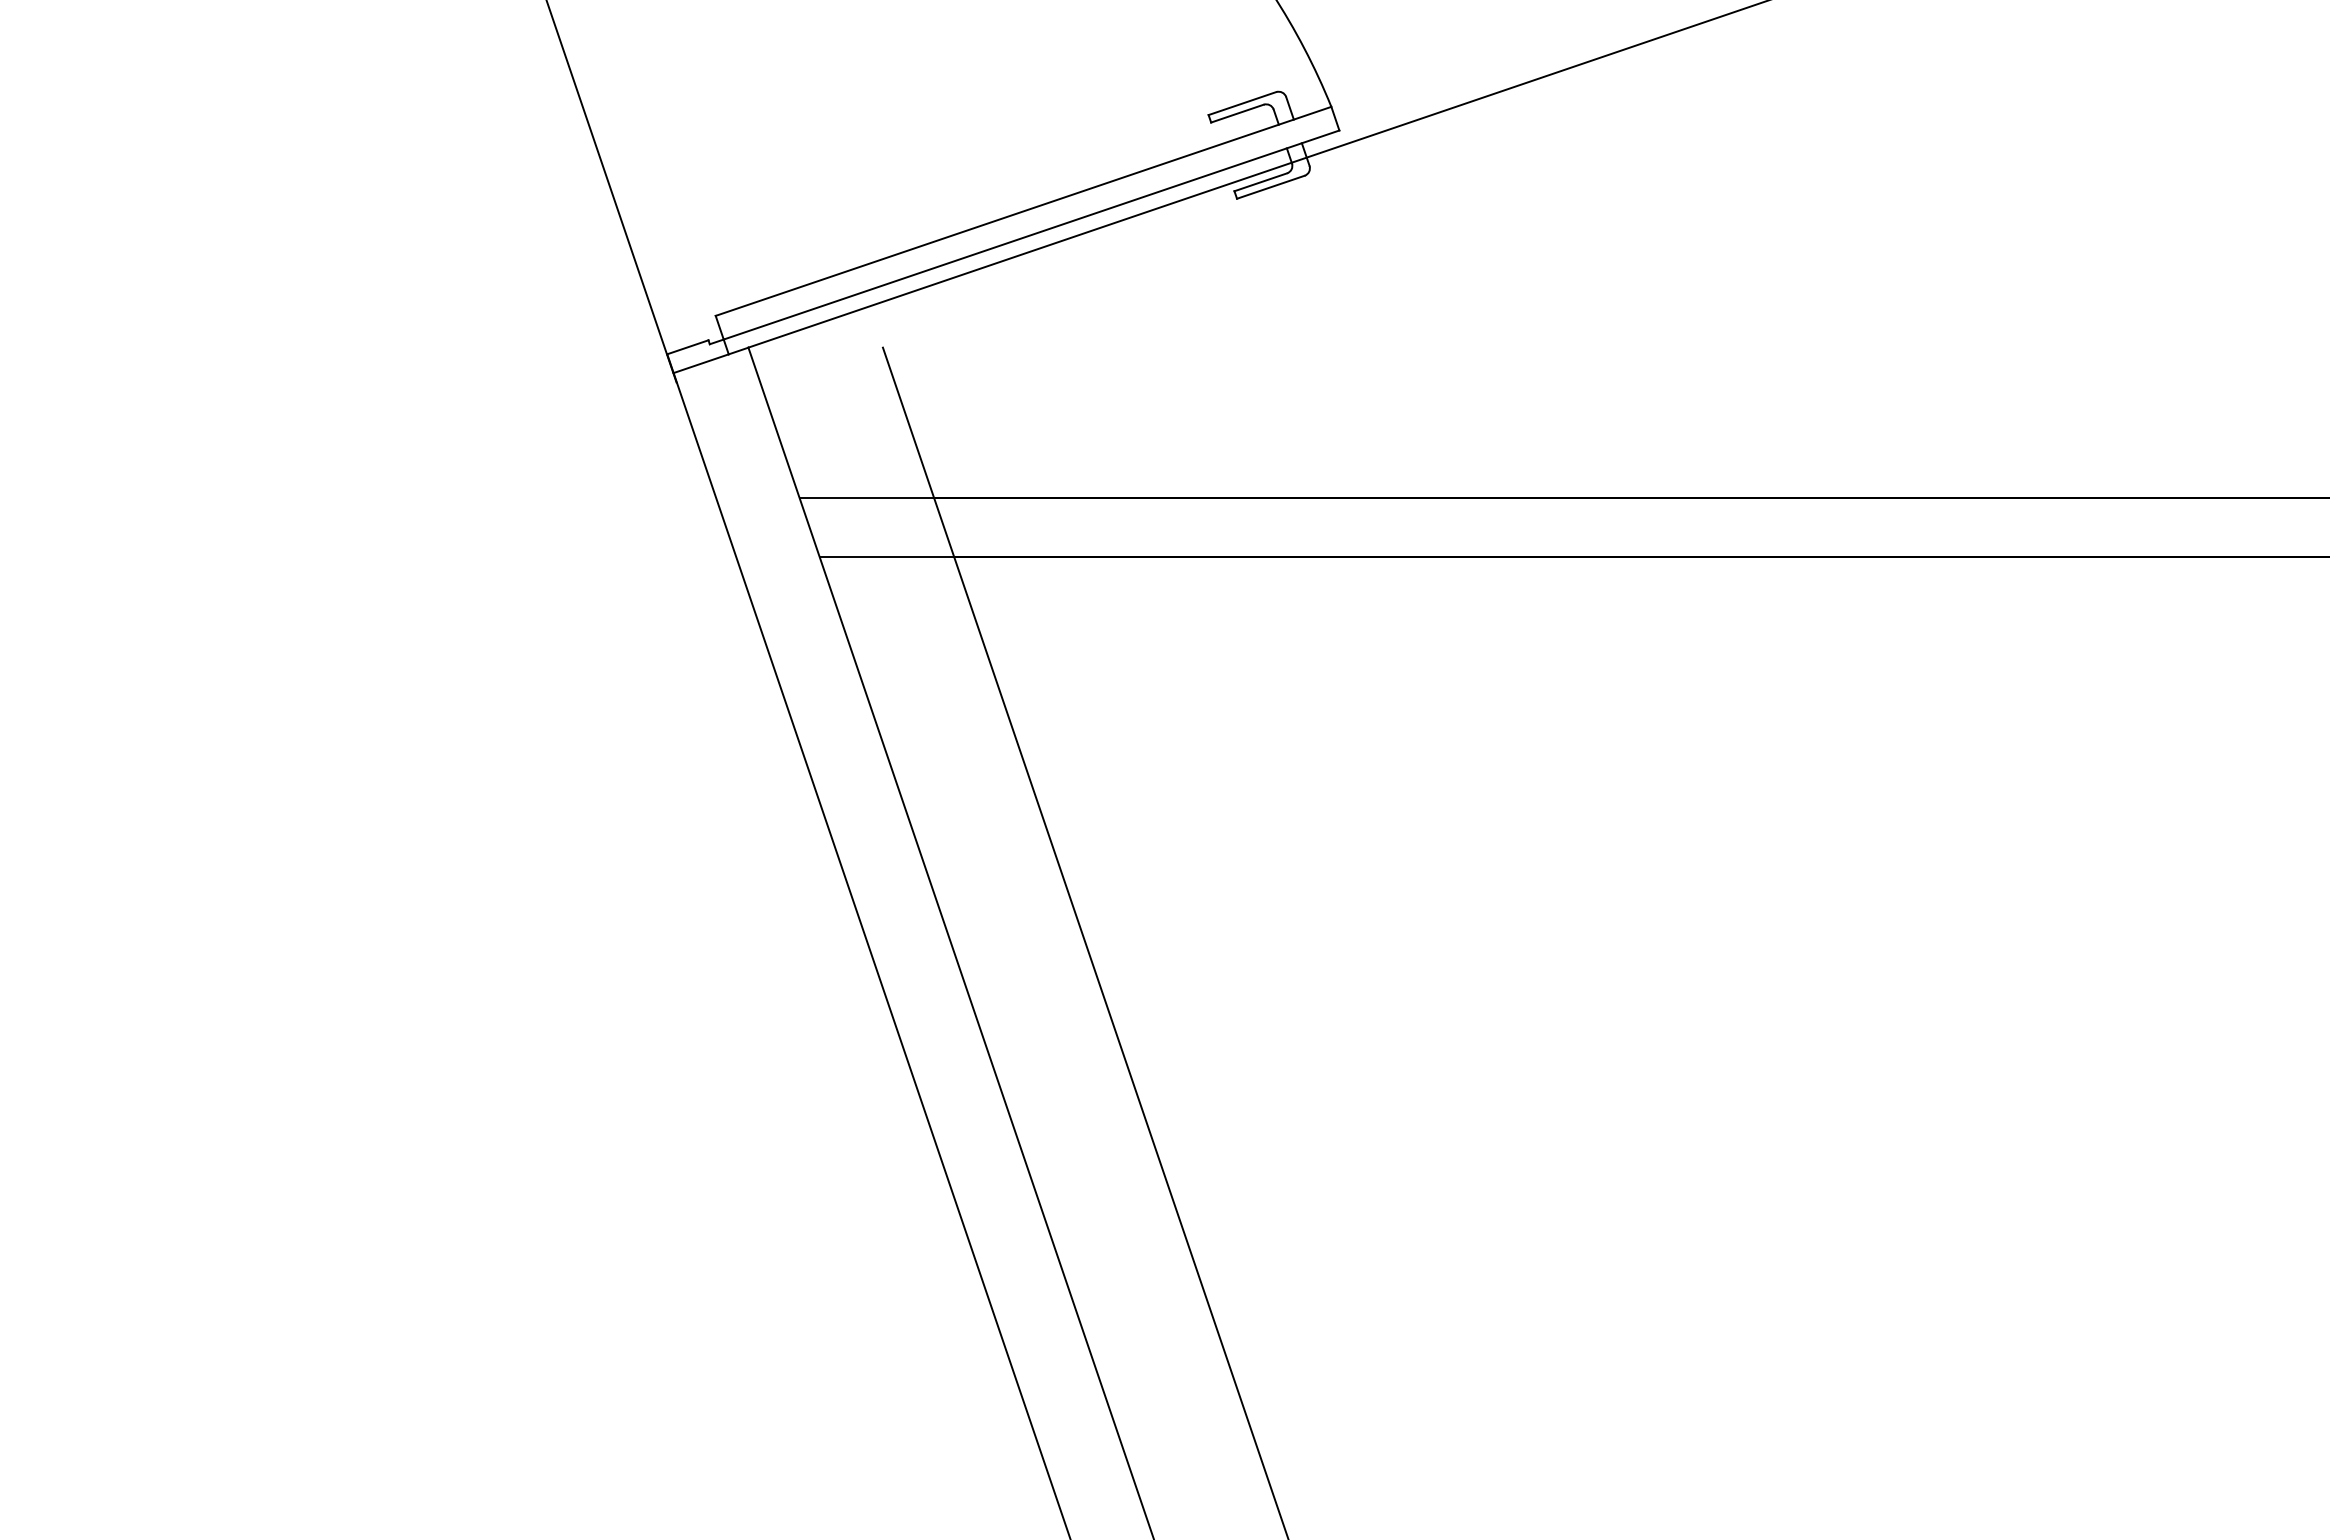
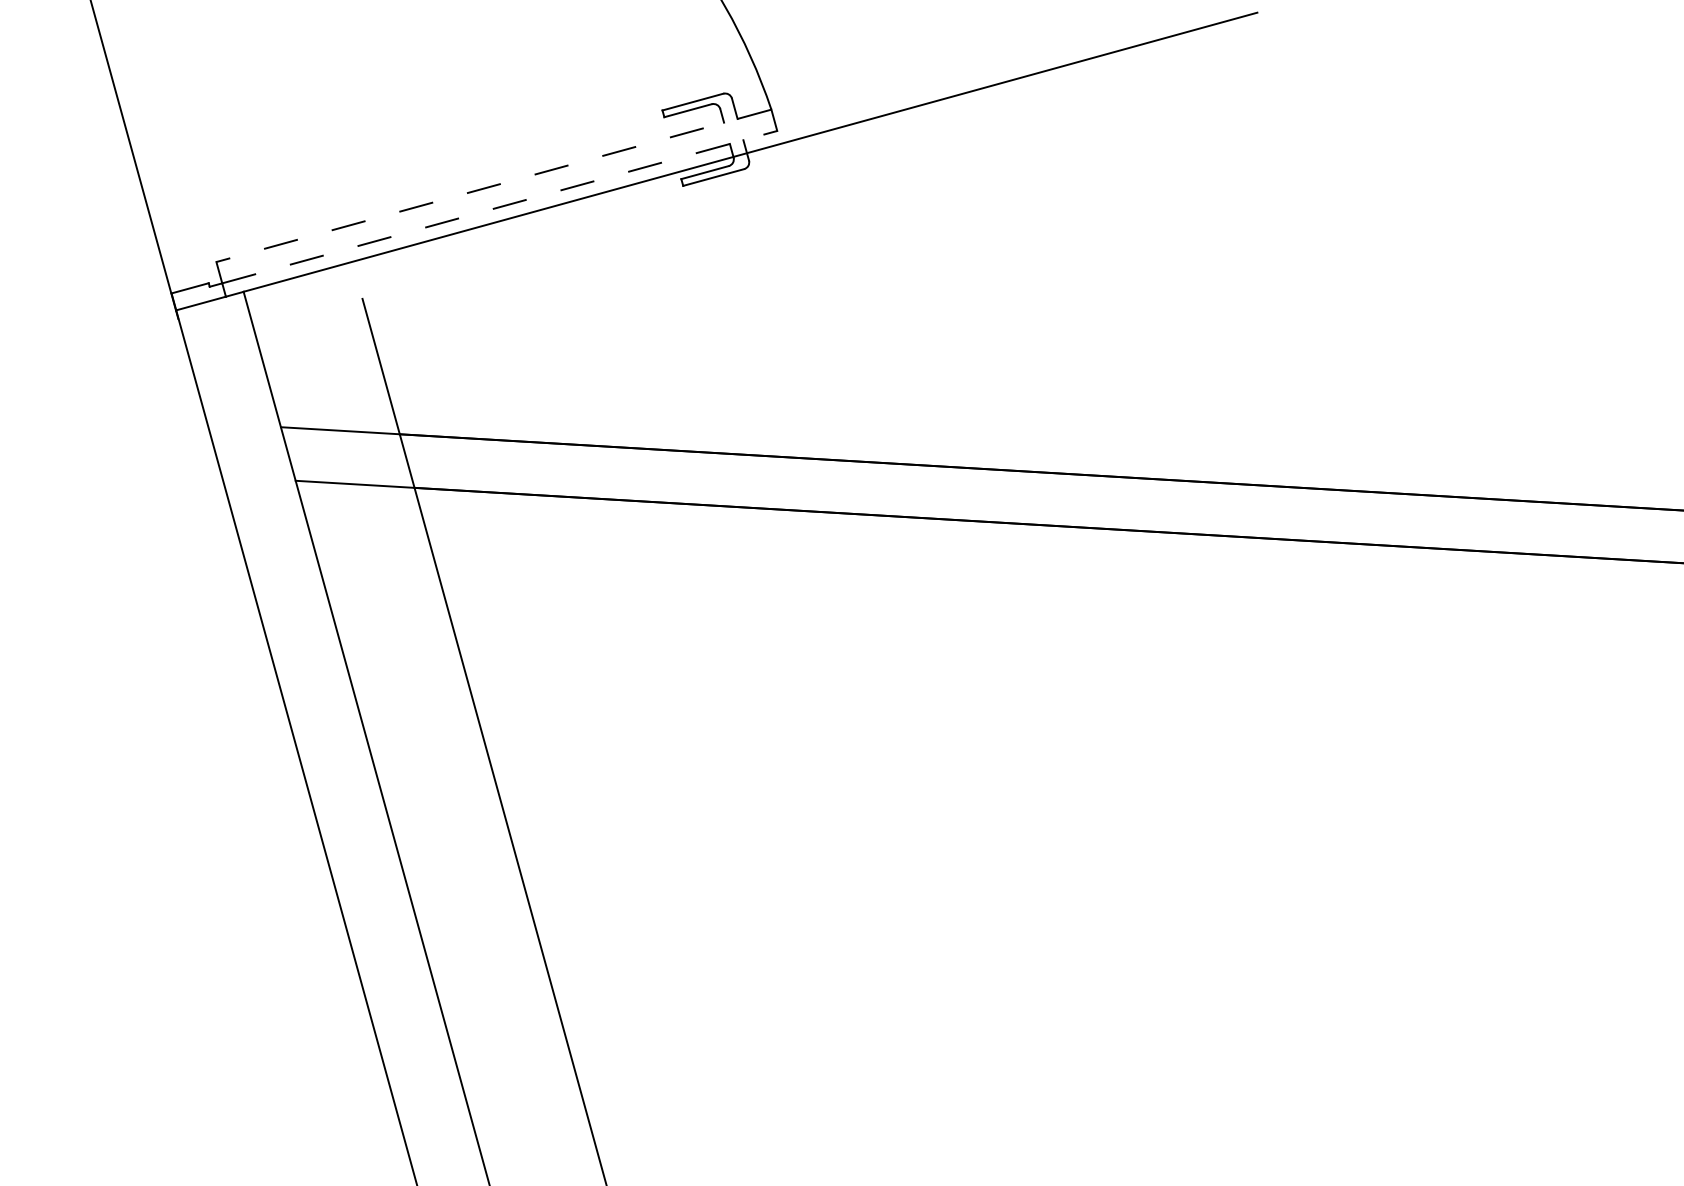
line: (1023, 211) -> (493, 185), solid -> dashed
line: (1032, 234) -> (500, 206), solid -> dashed

